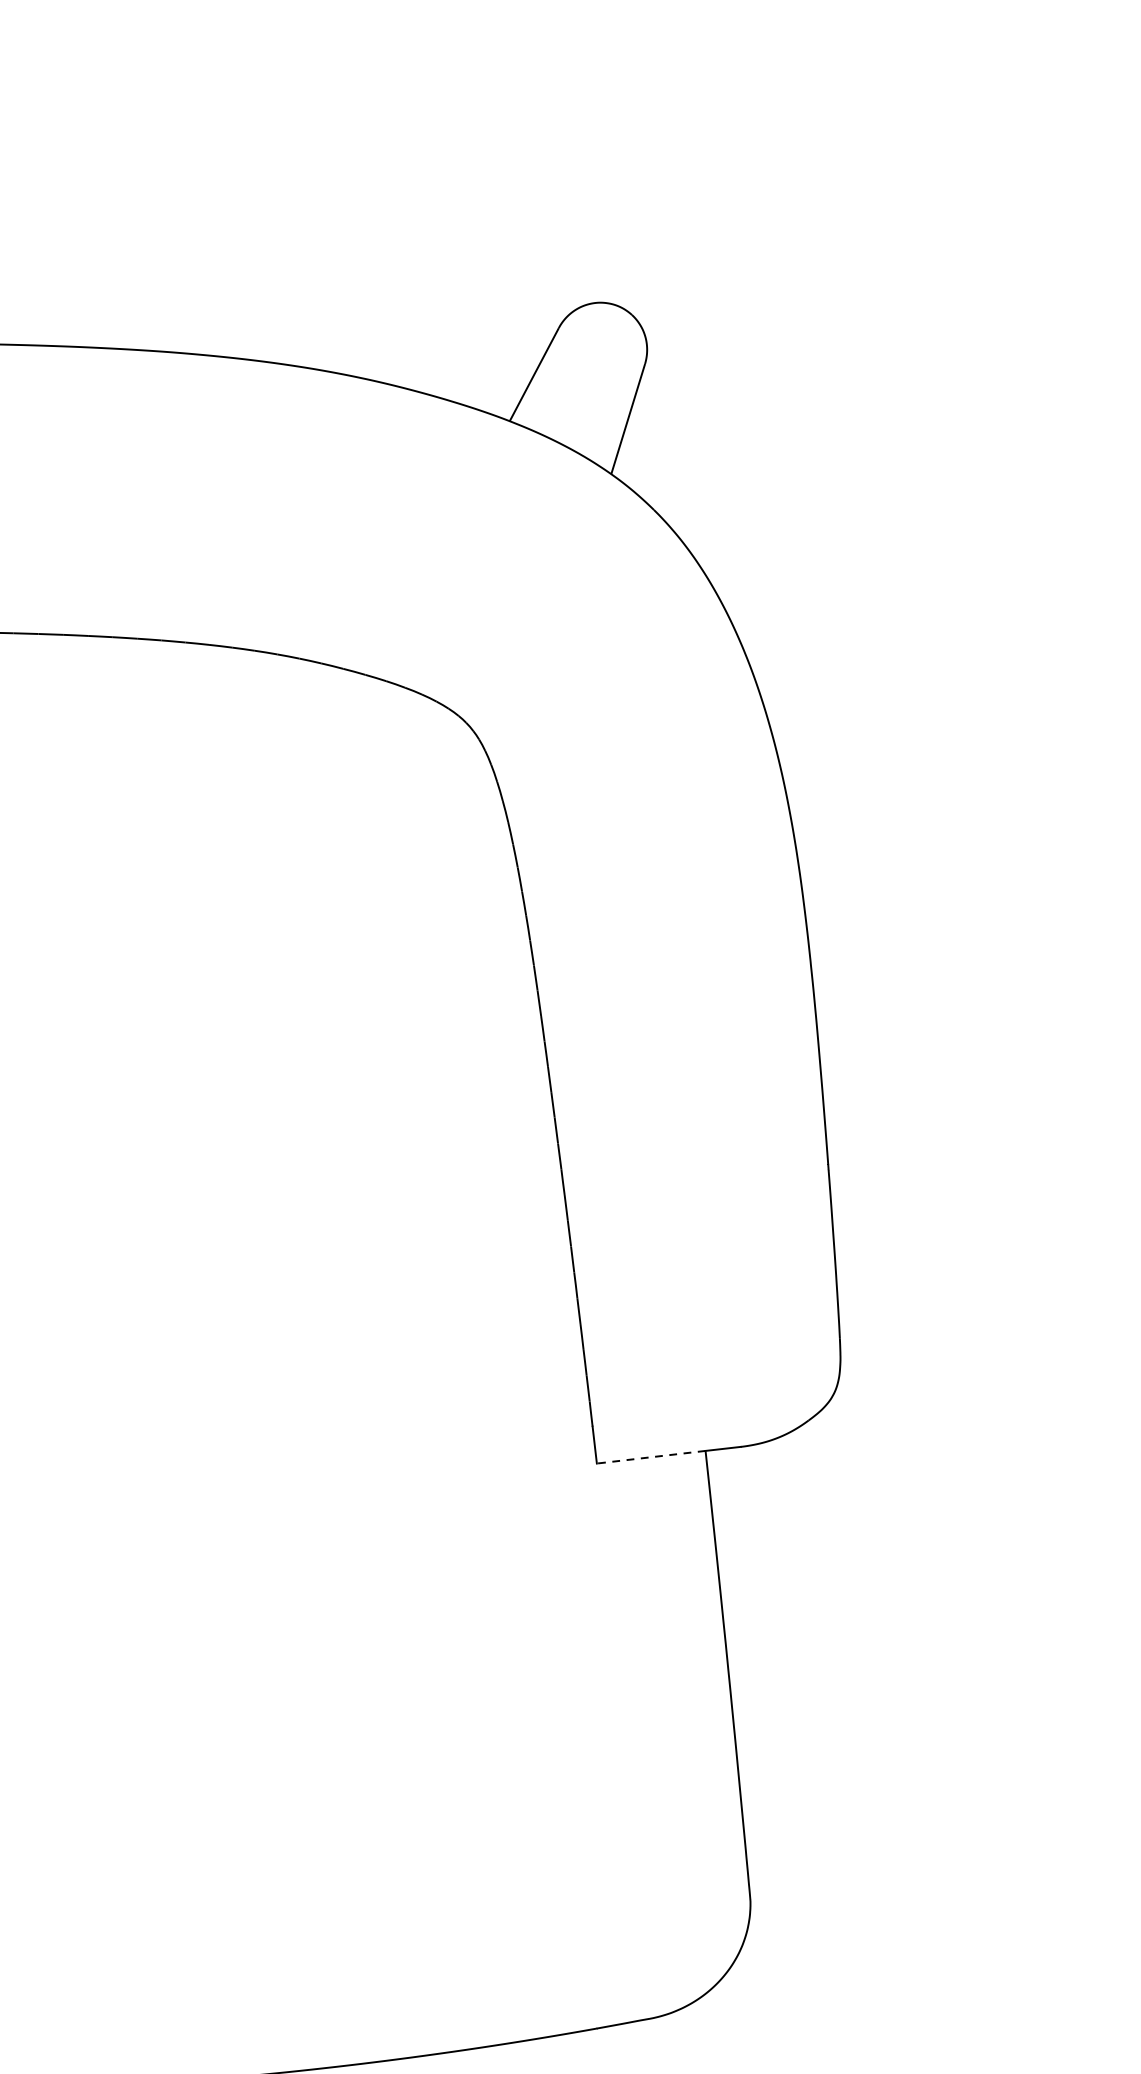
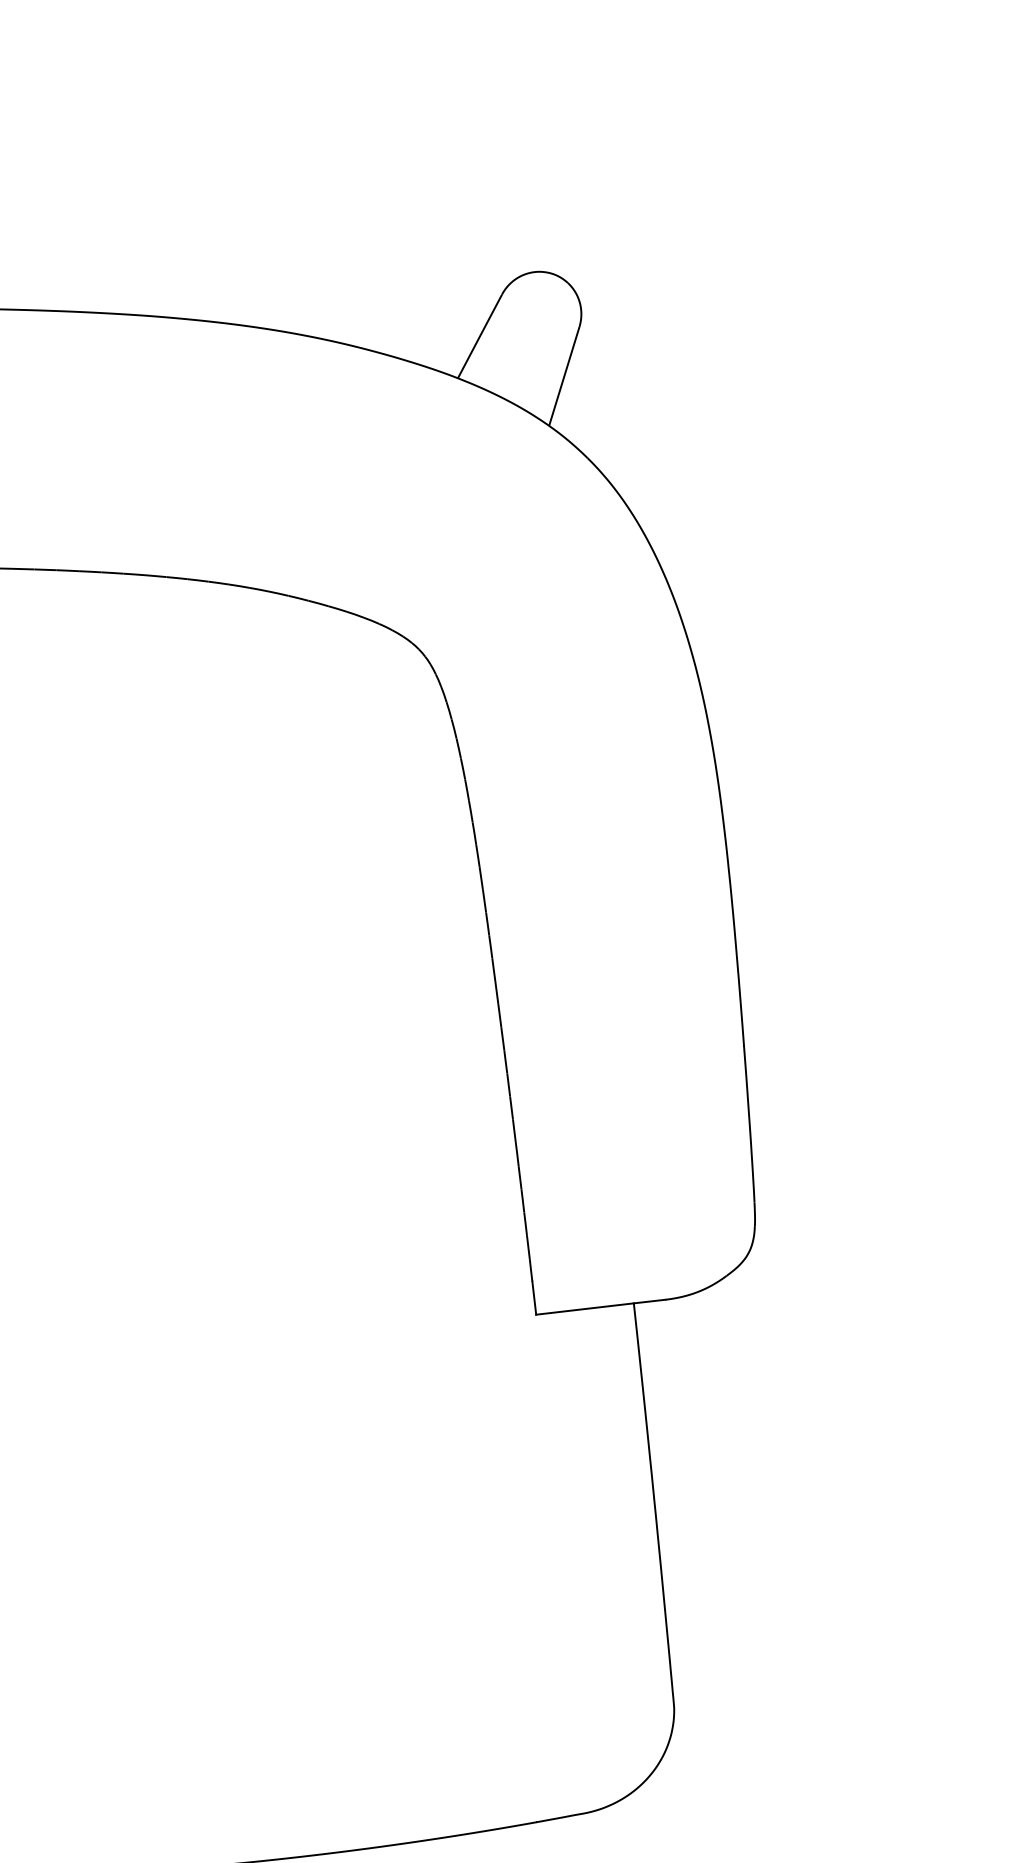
line: (650, 1457) -> (584, 1309), dashed -> solid

